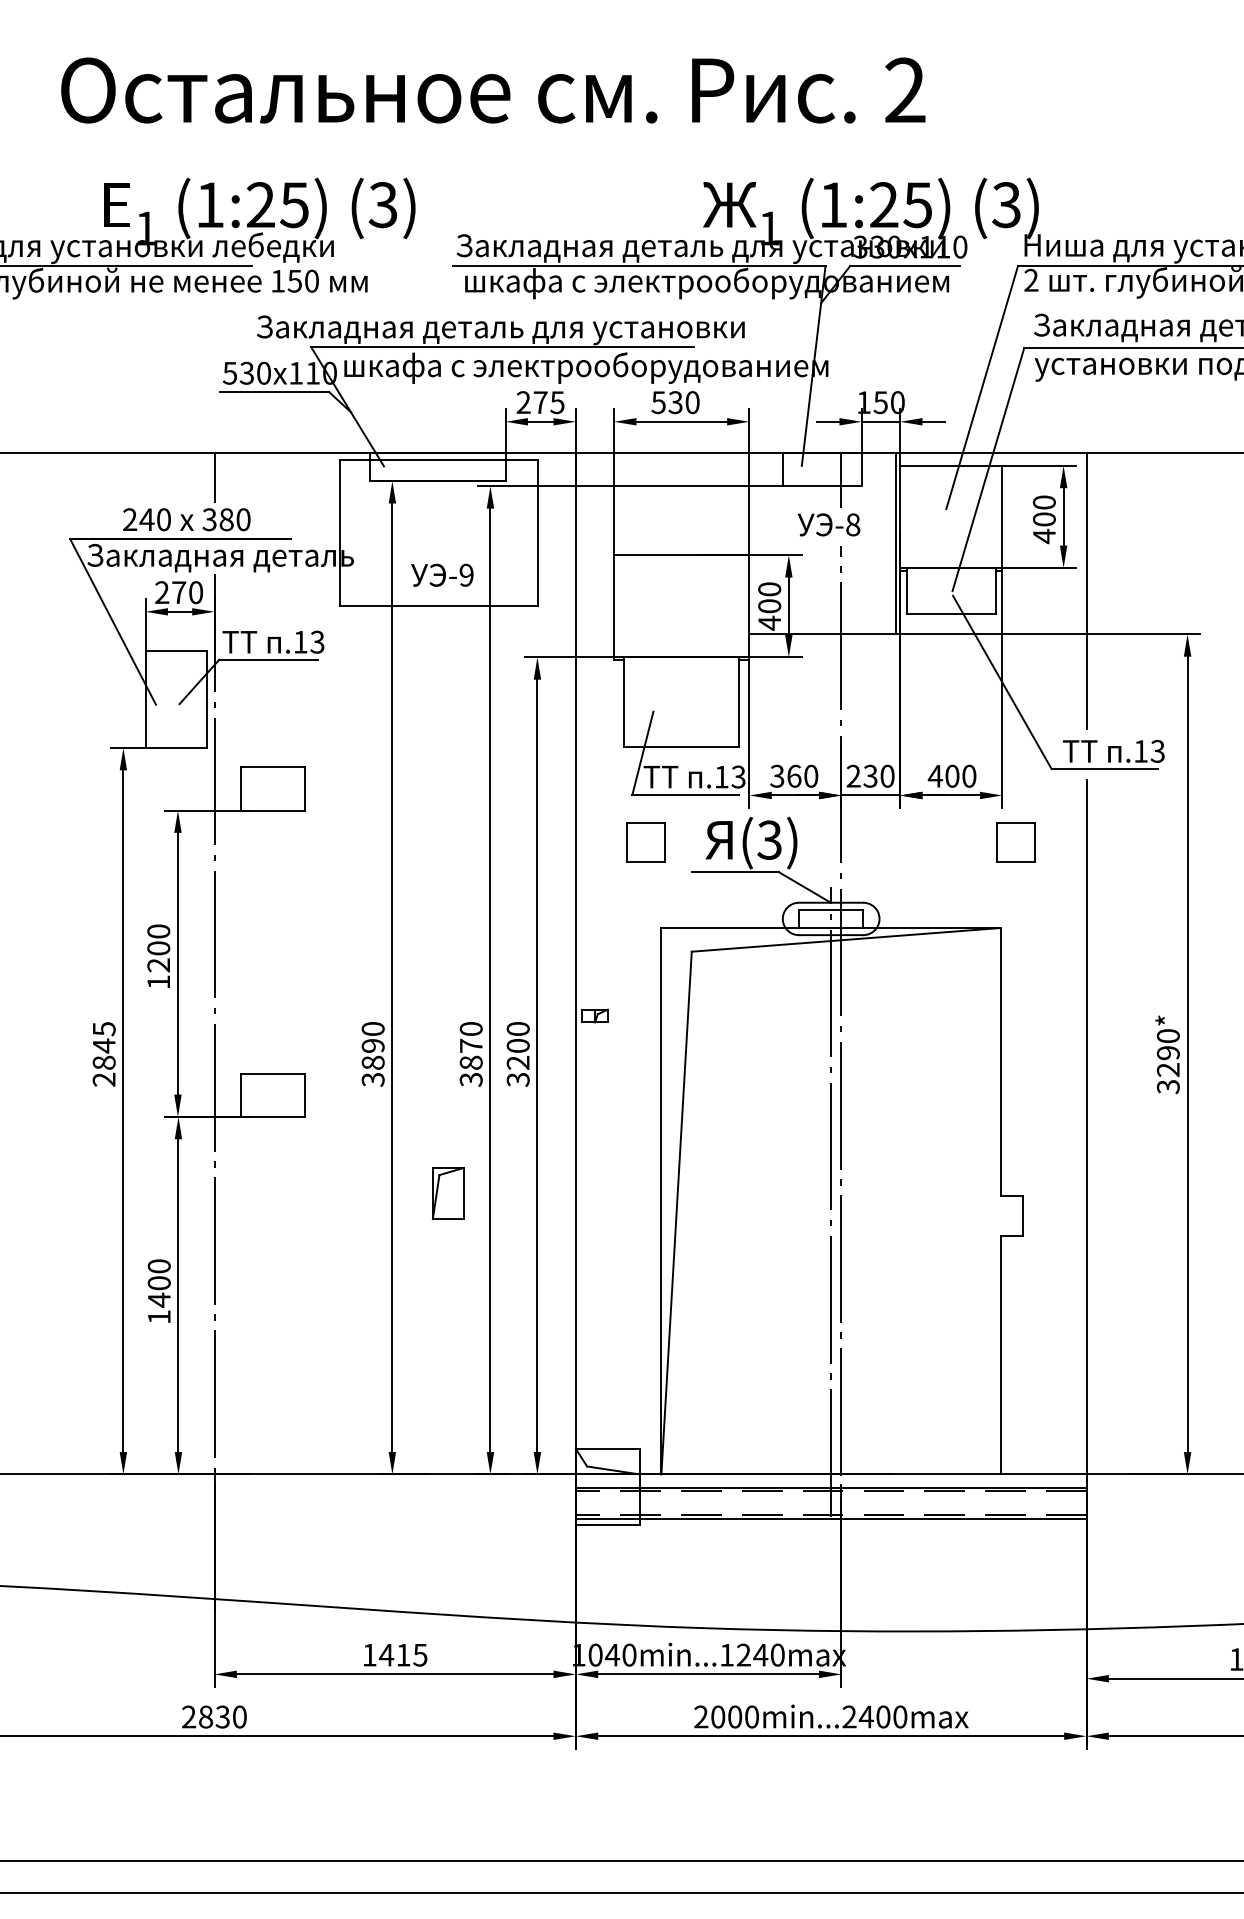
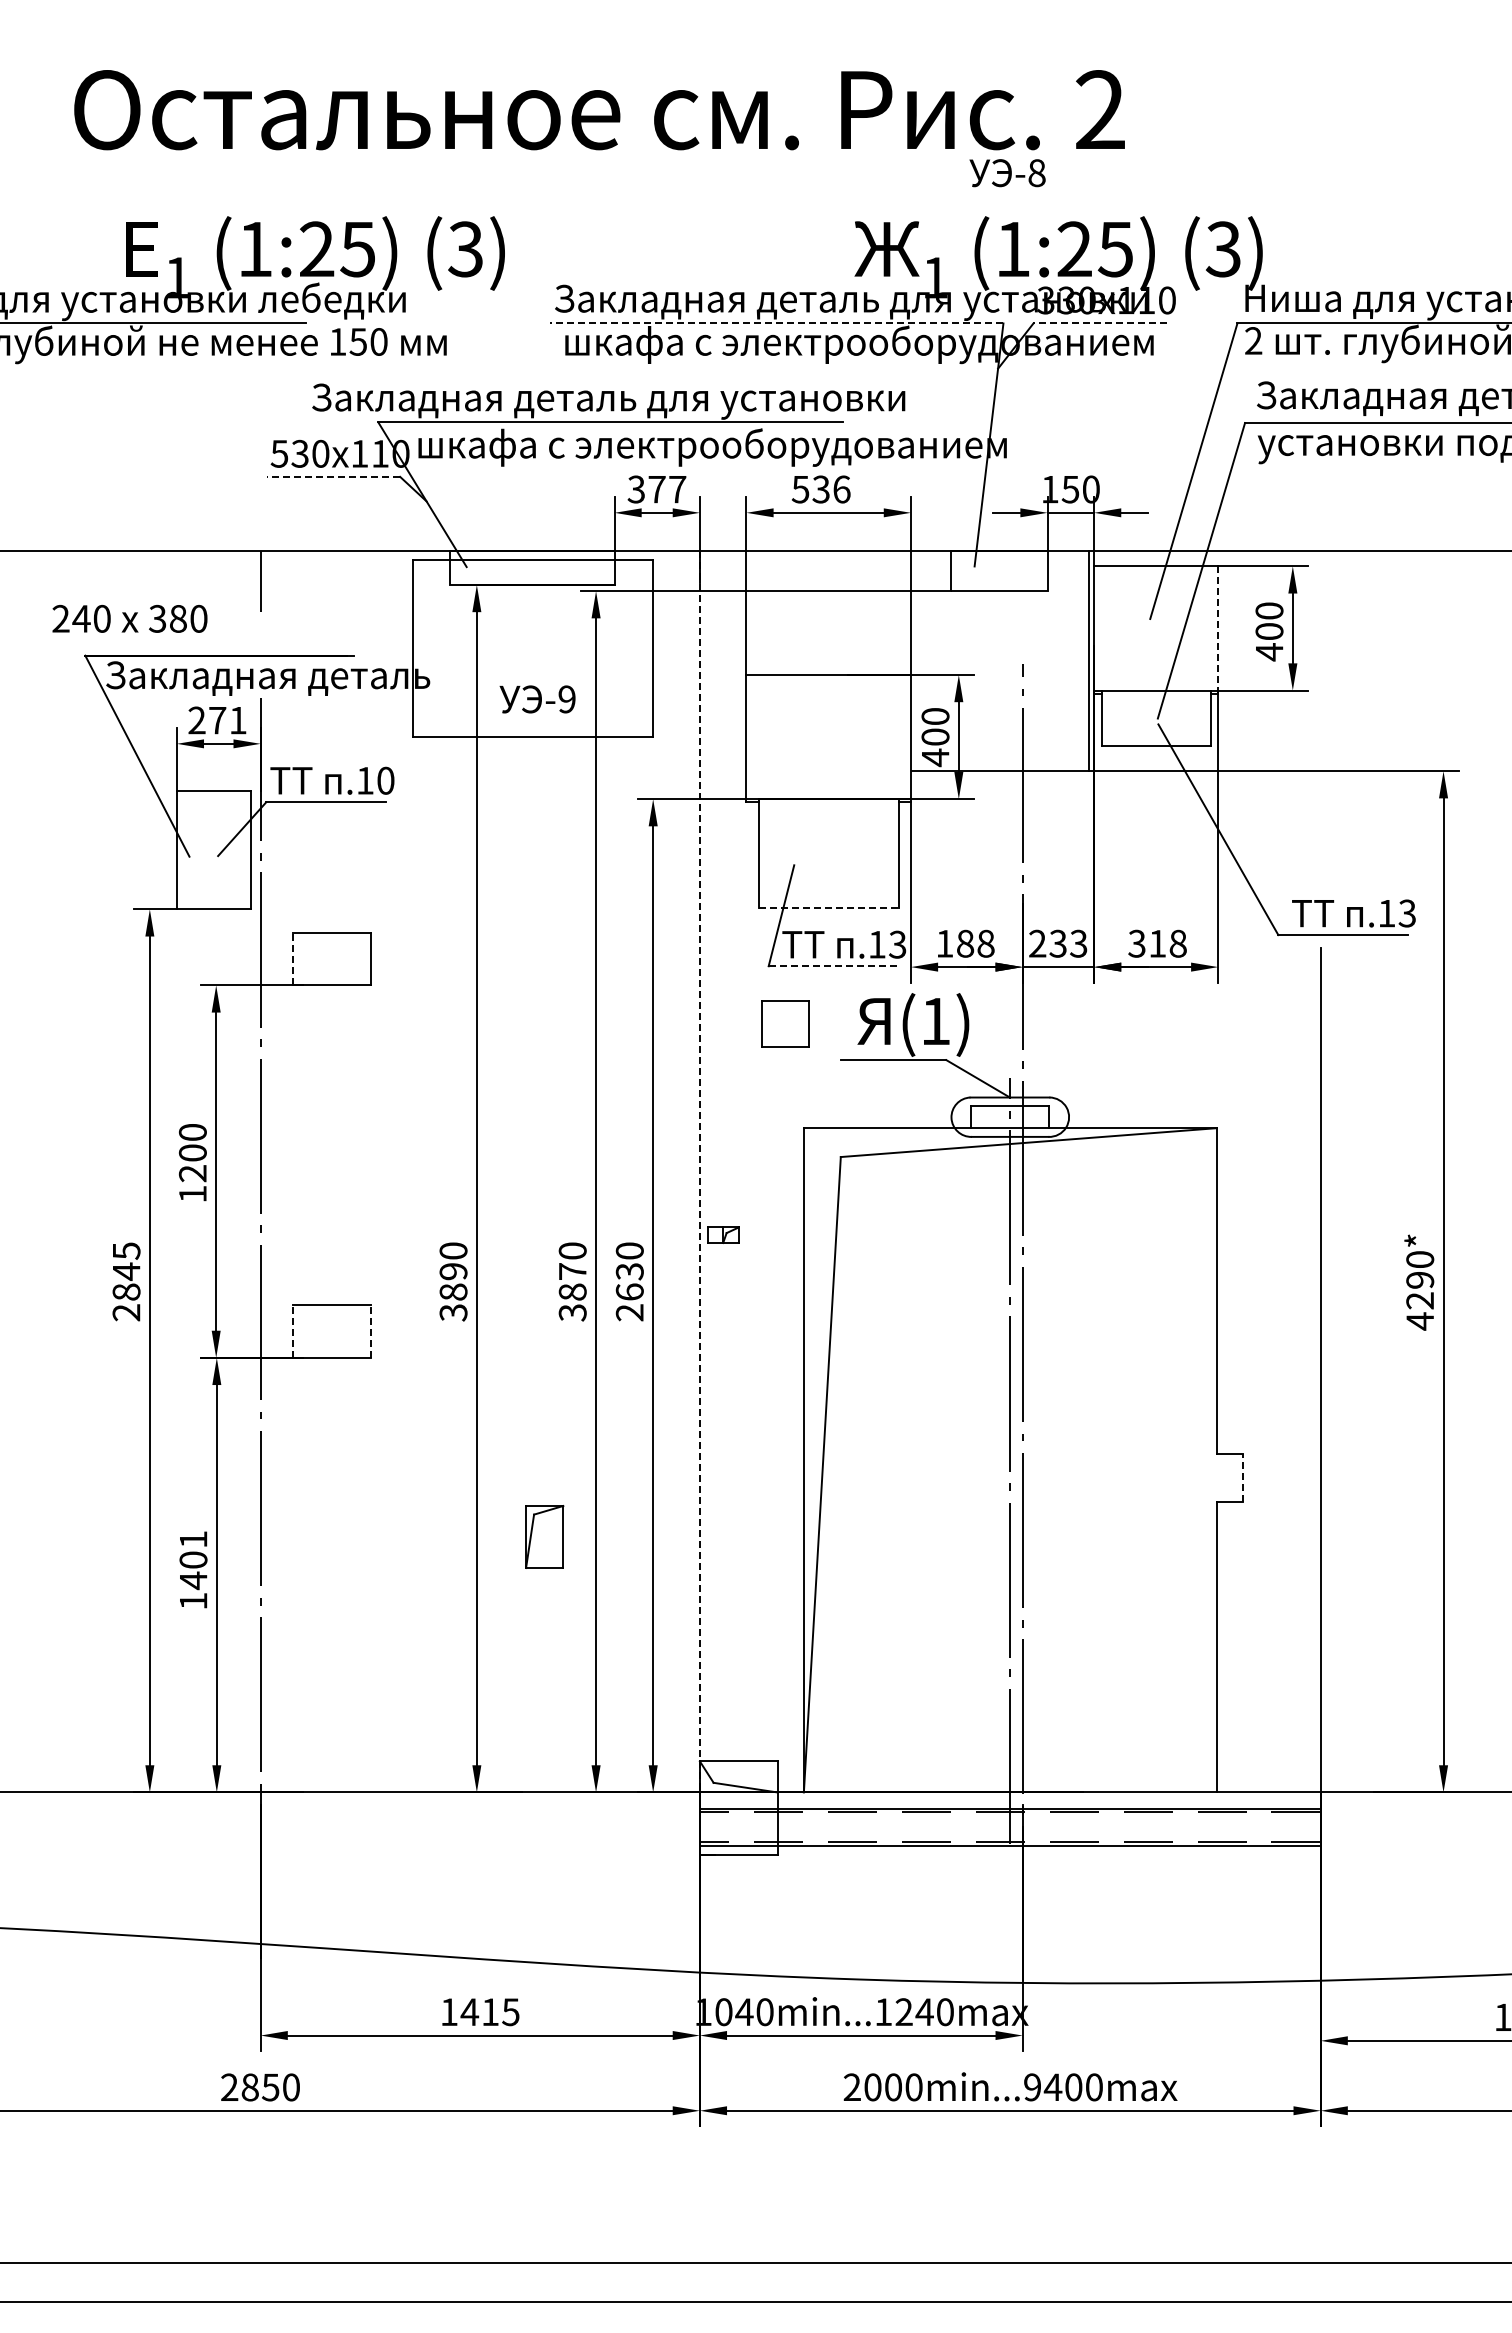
line: (638, 266) -> (776, 323), solid -> dashed
line: (905, 266) -> (1100, 323), solid -> dashed
line: (274, 391) -> (333, 476), solid -> dashed
text: (540, 402) -> (656, 489), 275 -> 377
text: (692, 402) -> (841, 489), 530 -> 536
line: (841, 479) -> (1022, 583), removed
line: (1002, 518) -> (1218, 630), solid -> dashed
text: (186, 519) -> (129, 618), moved
text: (828, 525) -> (1007, 173), moved
line: (1086, 590) -> (1320, 718), removed
text: (196, 592) -> (238, 720), 270 -> 271
text: (317, 641) -> (385, 780), .13 -> .10
line: (681, 746) -> (828, 907), solid -> dashed
text: (794, 776) -> (965, 943), 360 -> 188
text: (887, 776) -> (1078, 943), 230 -> 233
text: (951, 776) -> (1156, 943), 400 -> 318
line: (241, 788) -> (293, 958), solid -> dashed
line: (685, 794) -> (833, 966), solid -> dashed
text: (768, 840) -> (934, 1021), (3) -> (1)
part: (1016, 841) -> (1235, 1023), removed
line: (575, 1034) -> (699, 1257), solid -> dashed
text: (517, 1063) -> (629, 1292), 3200 -> 2630
text: (1168, 1087) -> (1420, 1321), 3290* -> 4290*
line: (241, 1095) -> (293, 1331), solid -> dashed
line: (304, 1095) -> (370, 1331), solid -> dashed
part: (448, 1193) -> (544, 1536), moved
line: (1023, 1215) -> (1243, 1477), solid -> dashed
text: (159, 1266) -> (193, 1539), 1400 -> 1401
text: (222, 1716) -> (270, 2086), 2830 -> 2850
text: (849, 1717) -> (1032, 2087), 2000min...2400max -> 2000min...9400max

